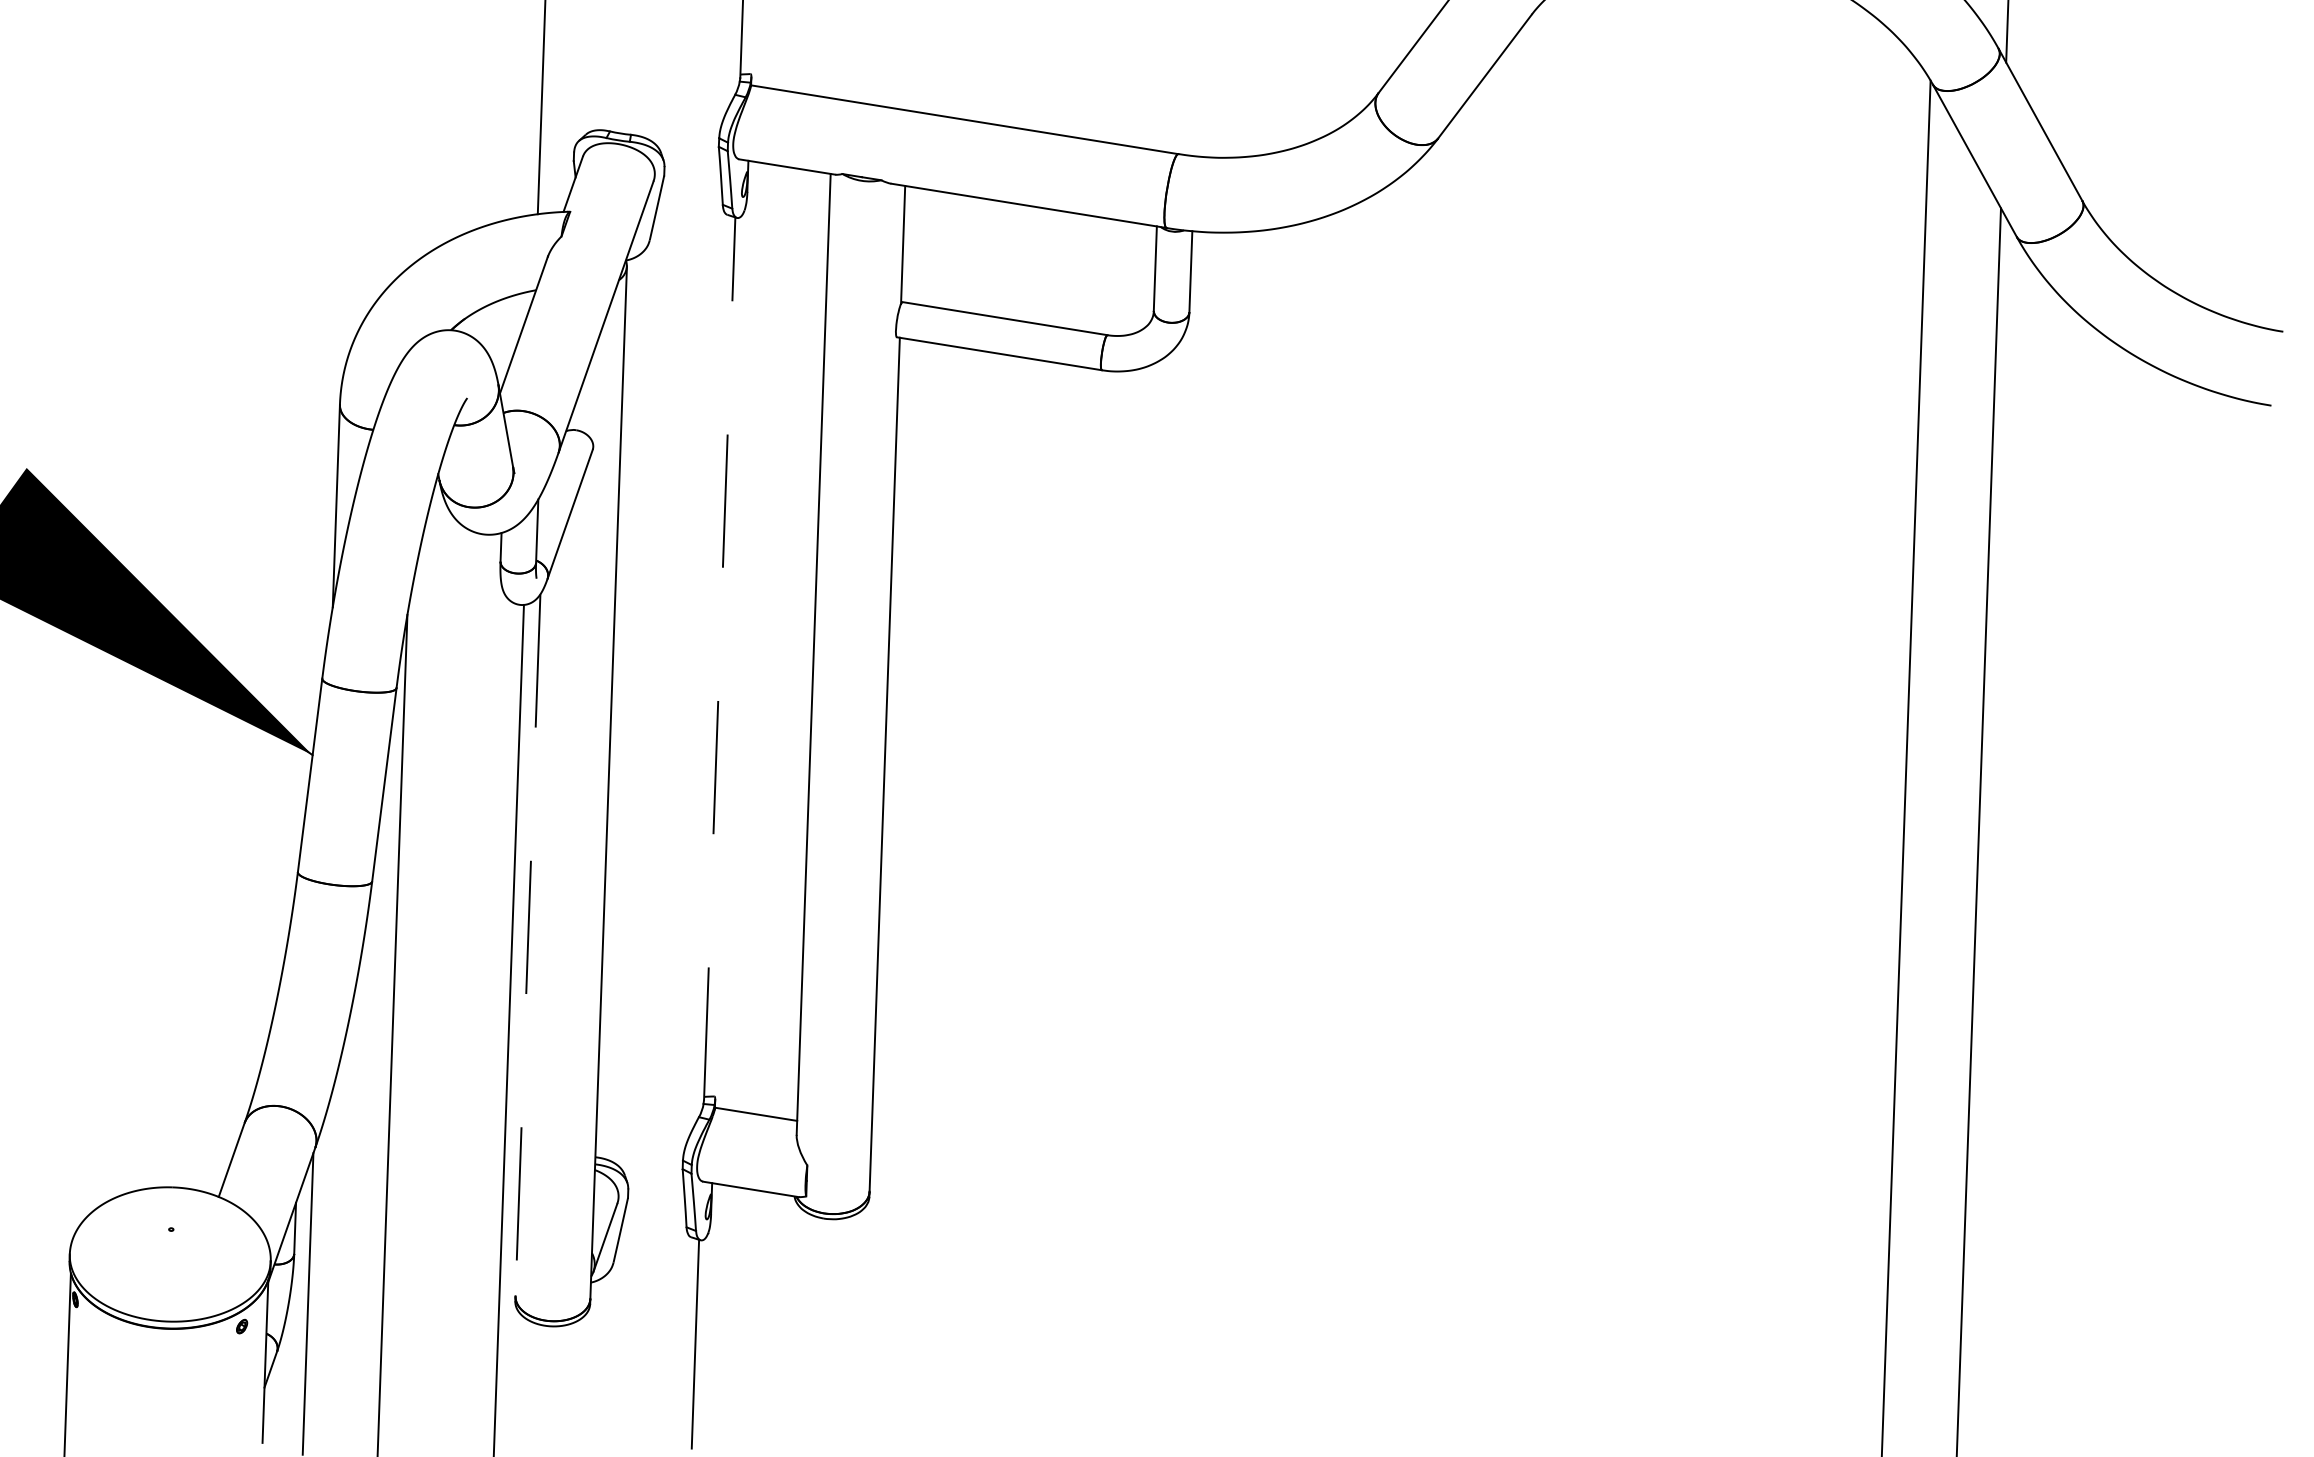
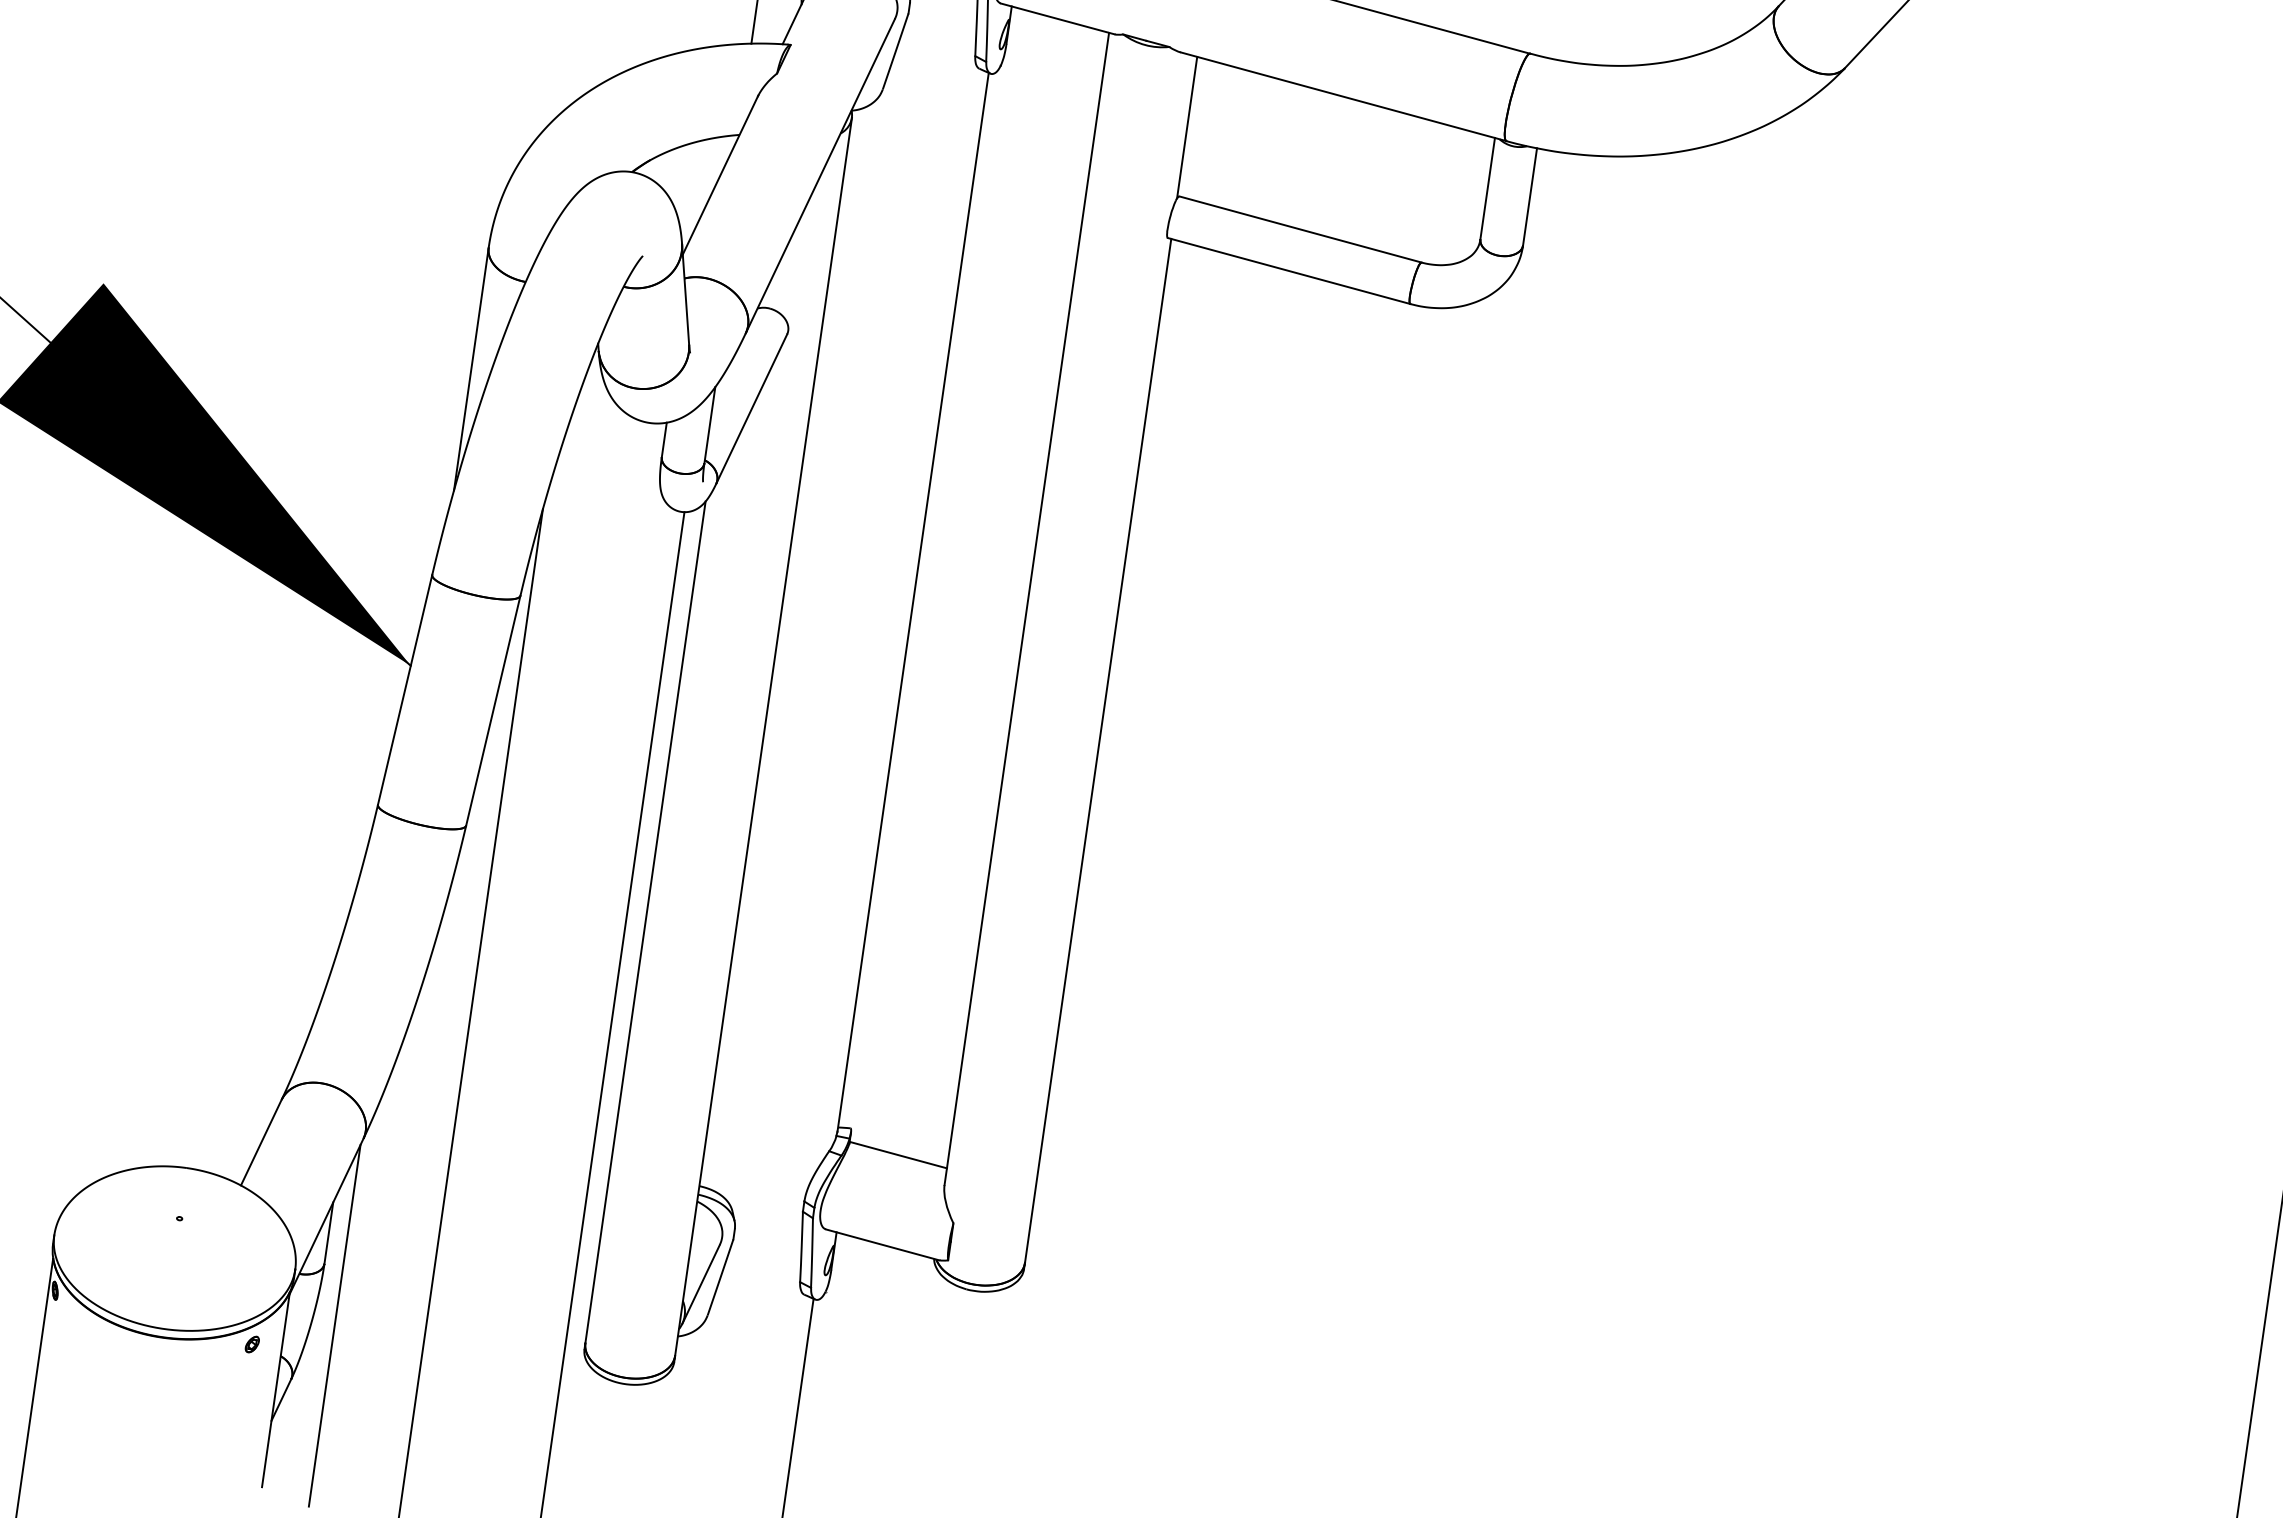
line: (719, 659) -> (912, 602), dashed -> solid
line: (527, 945) -> (644, 922), dashed -> solid

